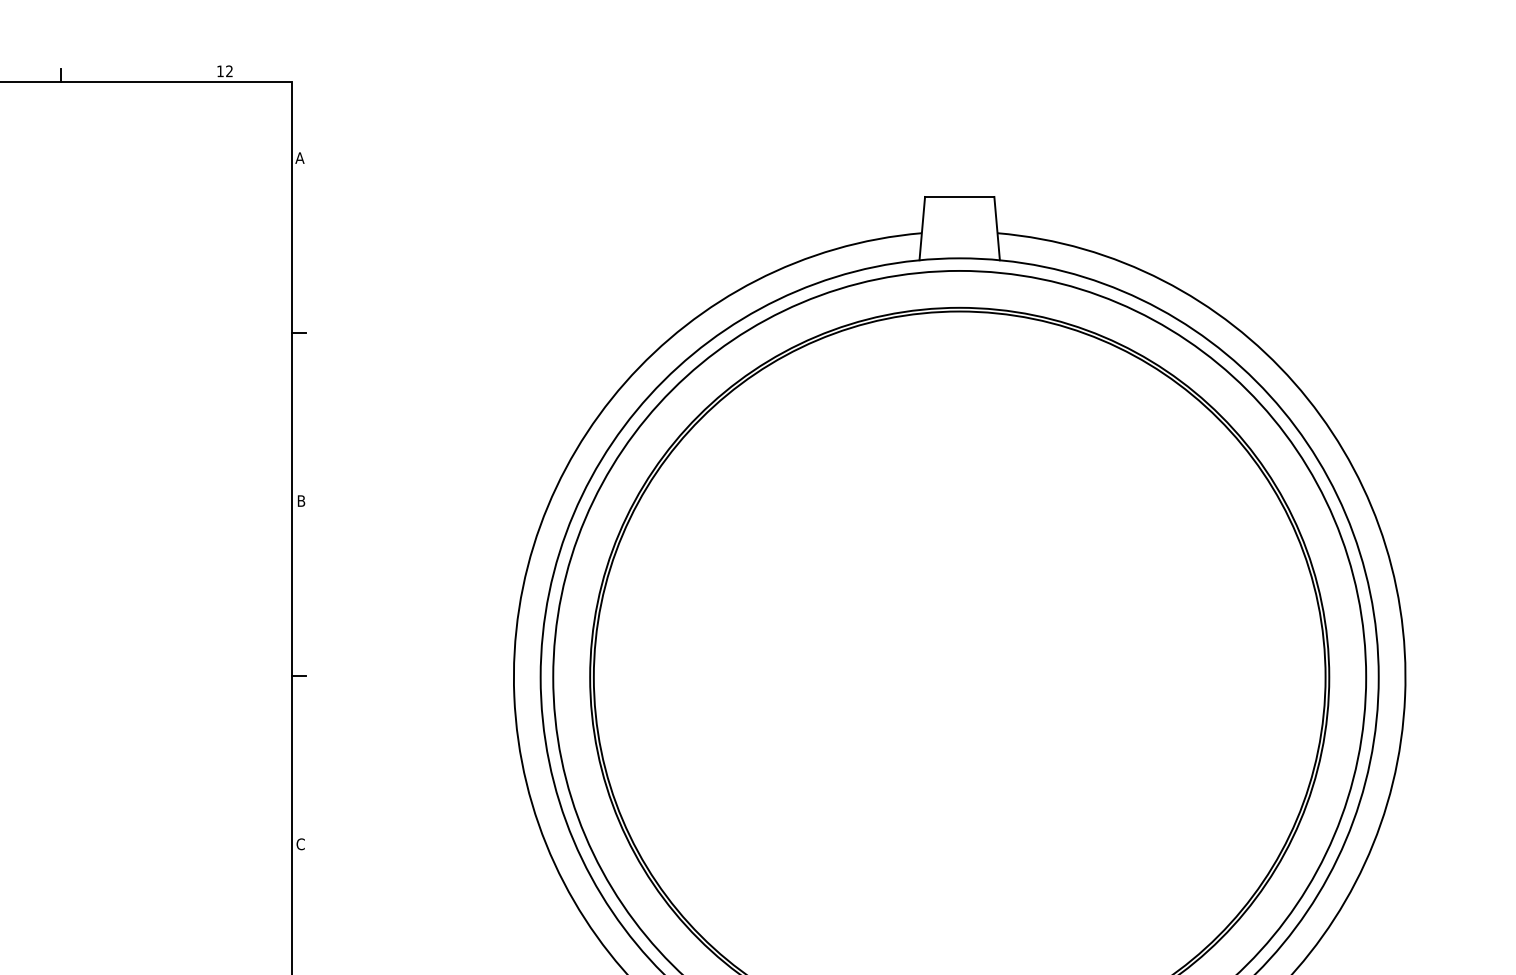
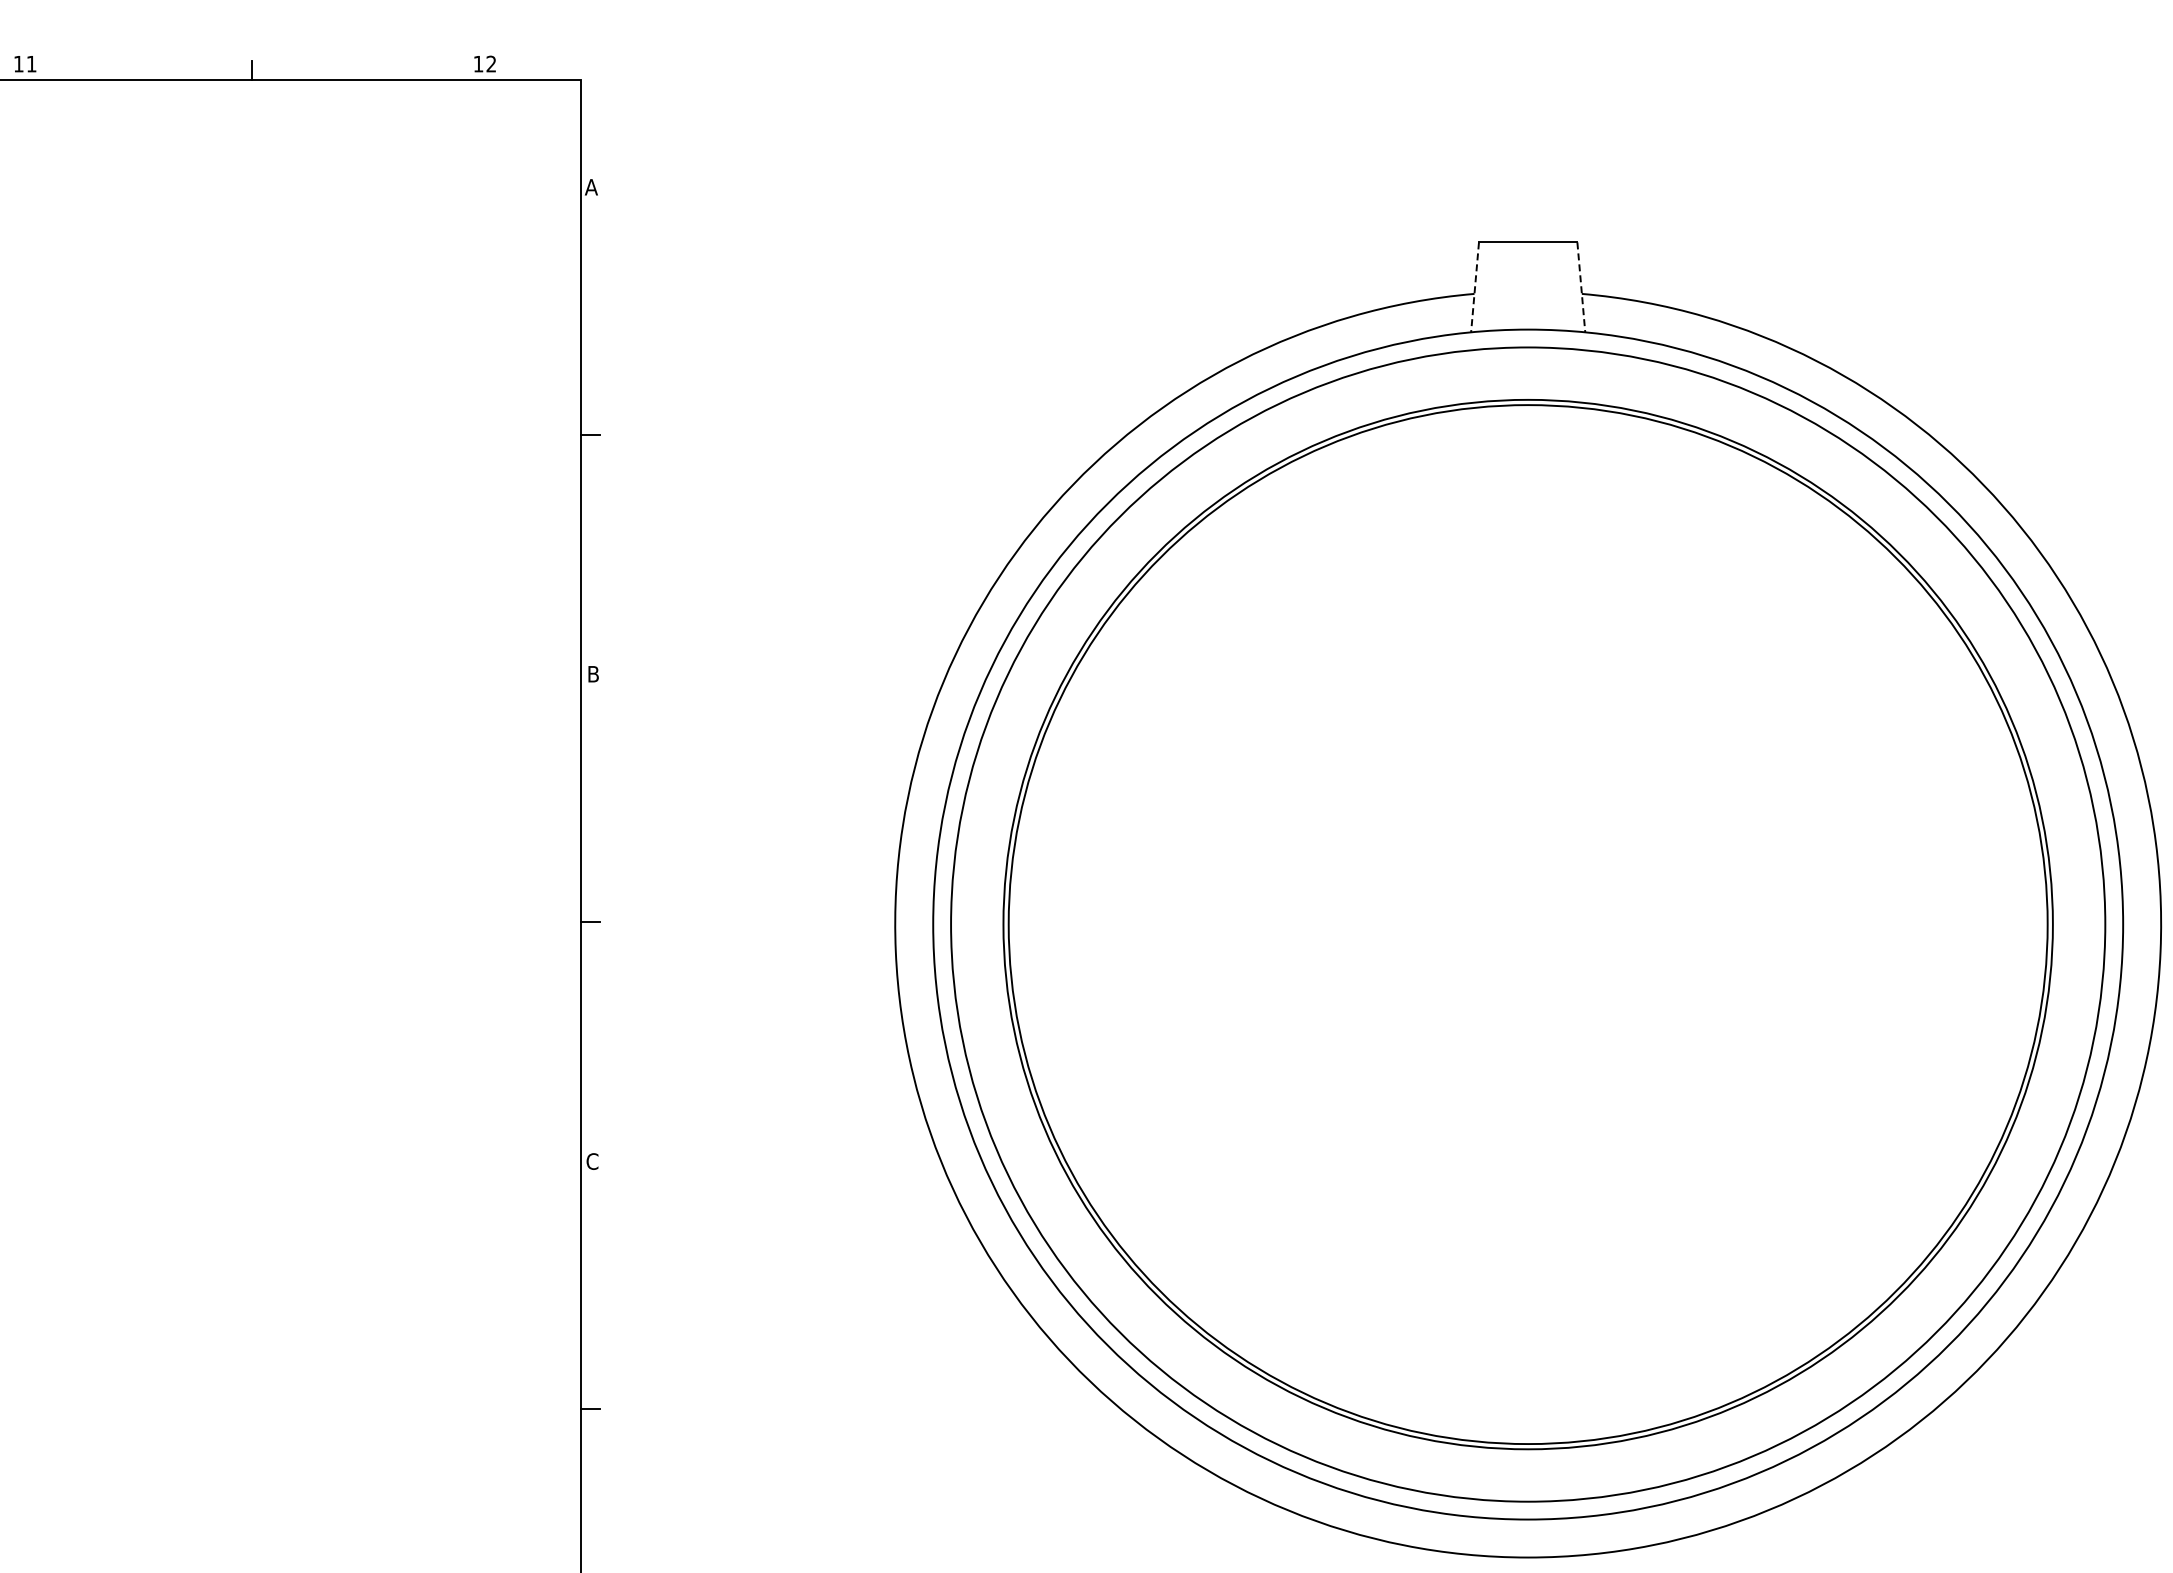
line: (922, 228) -> (1475, 287), solid -> dashed
line: (997, 228) -> (1581, 287), solid -> dashed

